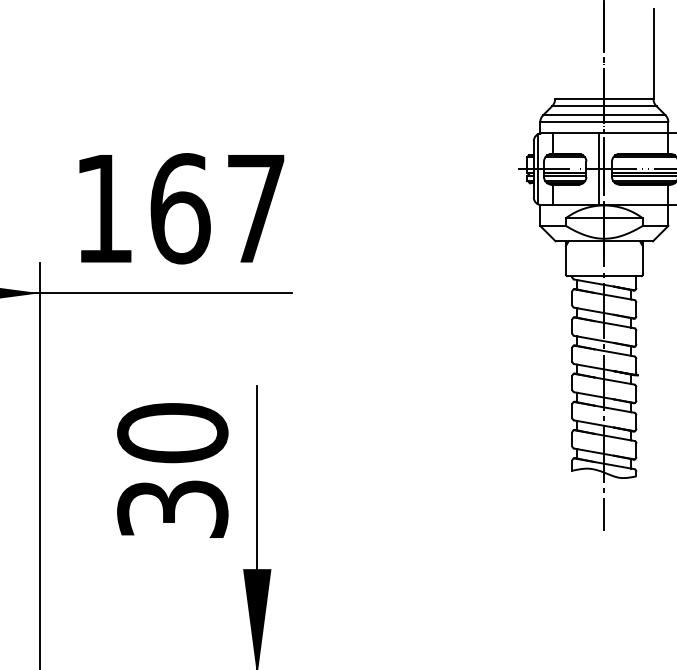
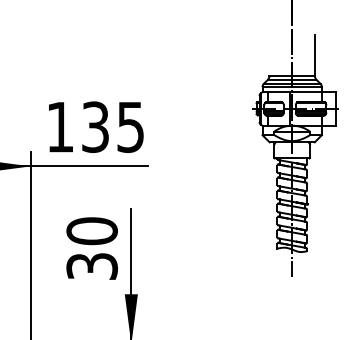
text: (216, 207) -> (112, 126), 167 -> 135

